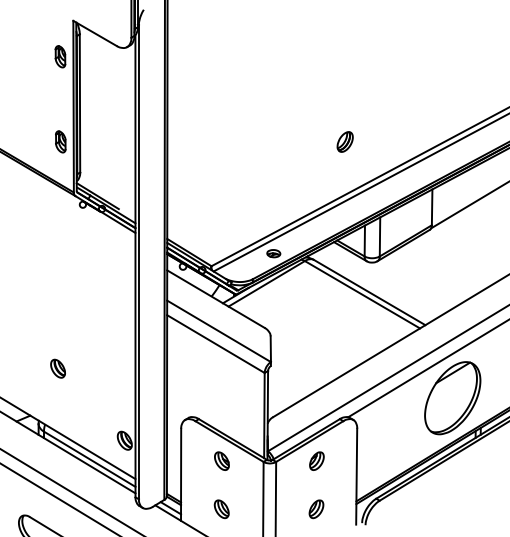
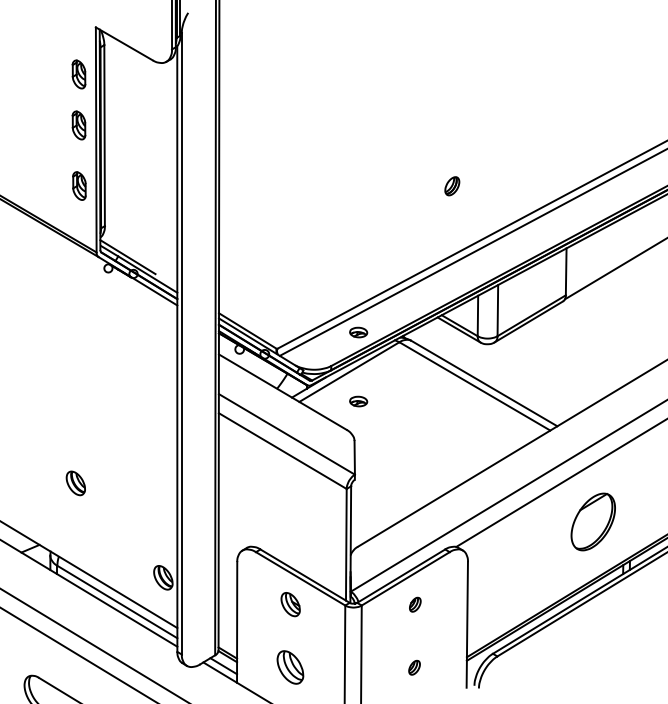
part: (60, 95) -> (78, 125), added
part: (345, 142) -> (452, 186), size x0.7
part: (273, 306) -> (358, 401), added
part: (452, 397) -> (593, 521), size x0.6
part: (317, 461) -> (415, 604), size x0.6
part: (221, 509) -> (290, 667), size x1.4
part: (316, 509) -> (414, 667), size x0.6

